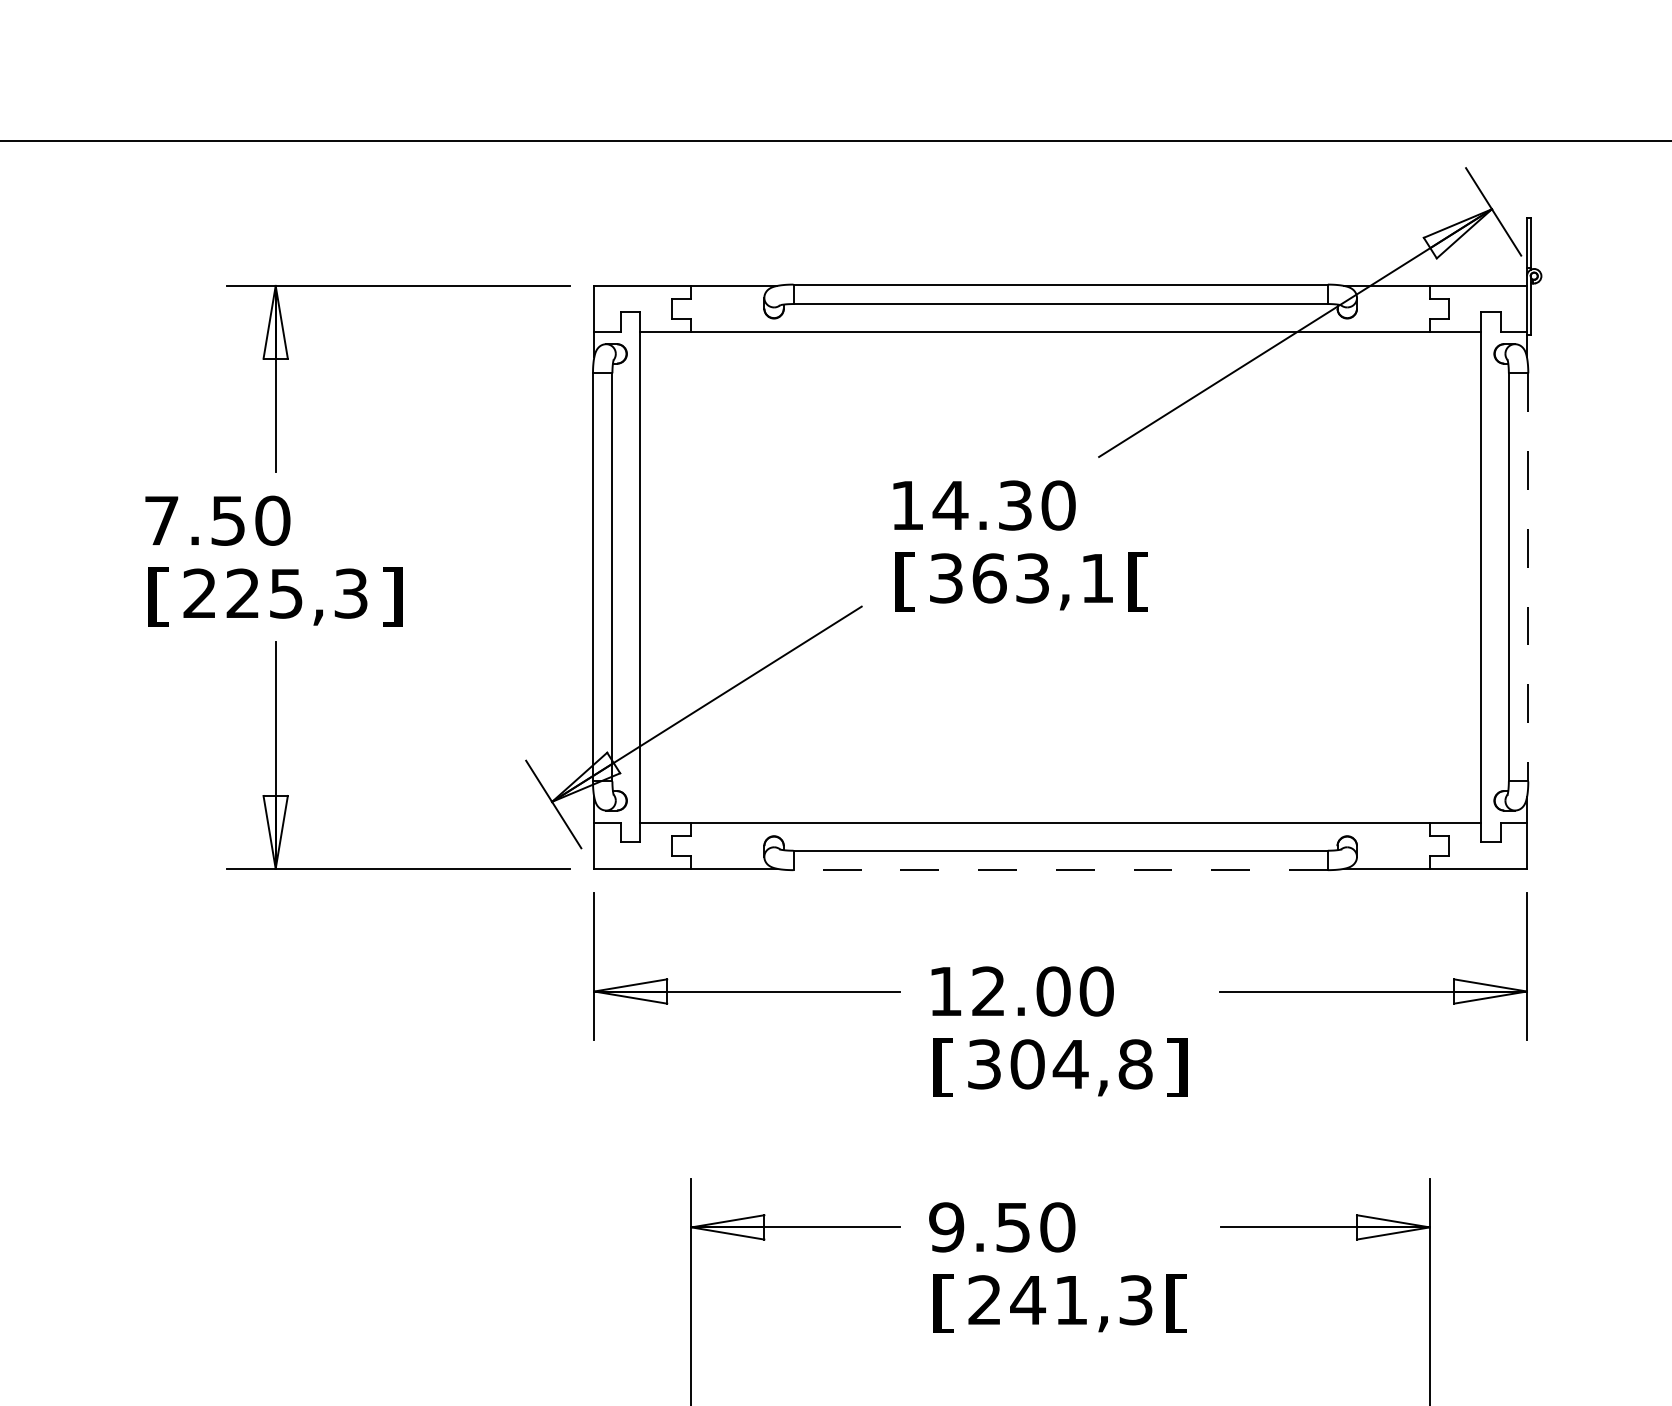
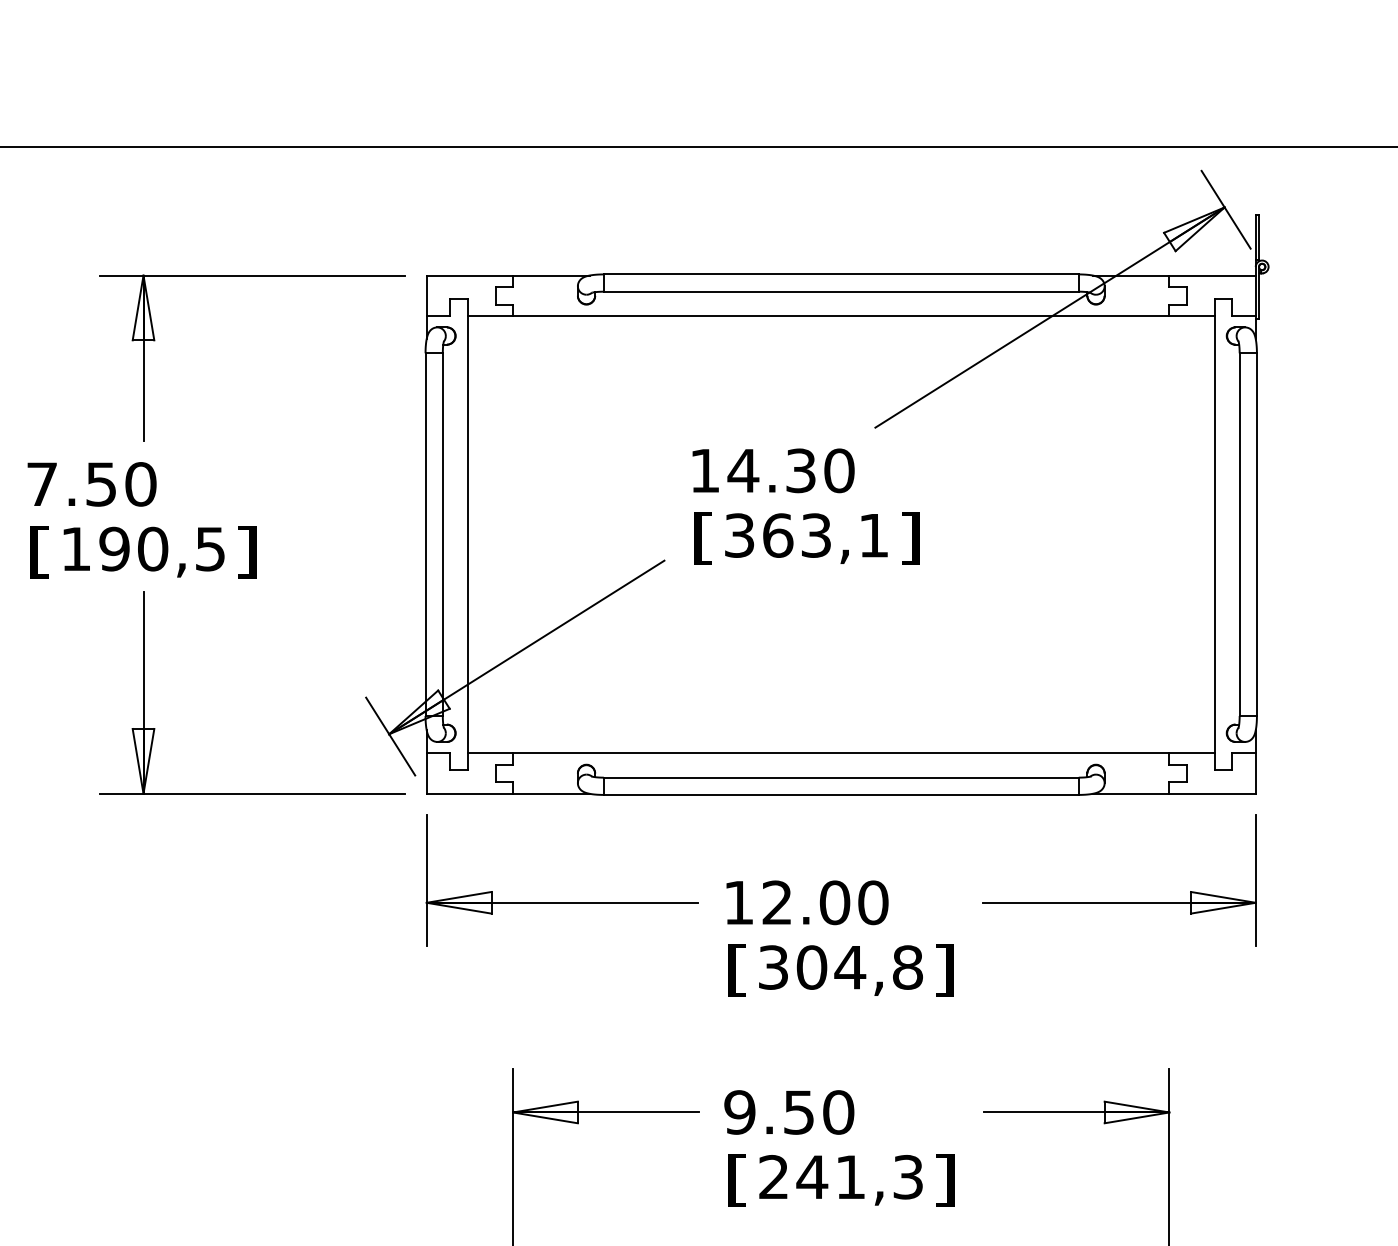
line: (1528, 577) -> (1257, 534), dashed -> solid
text: (1138, 581) -> (910, 538), [ -> ]
text: (275, 593) -> (143, 549), 225,3 -> 190,5
line: (1060, 870) -> (841, 795), dashed -> solid
text: (1176, 1303) -> (944, 1180), [ -> ]

